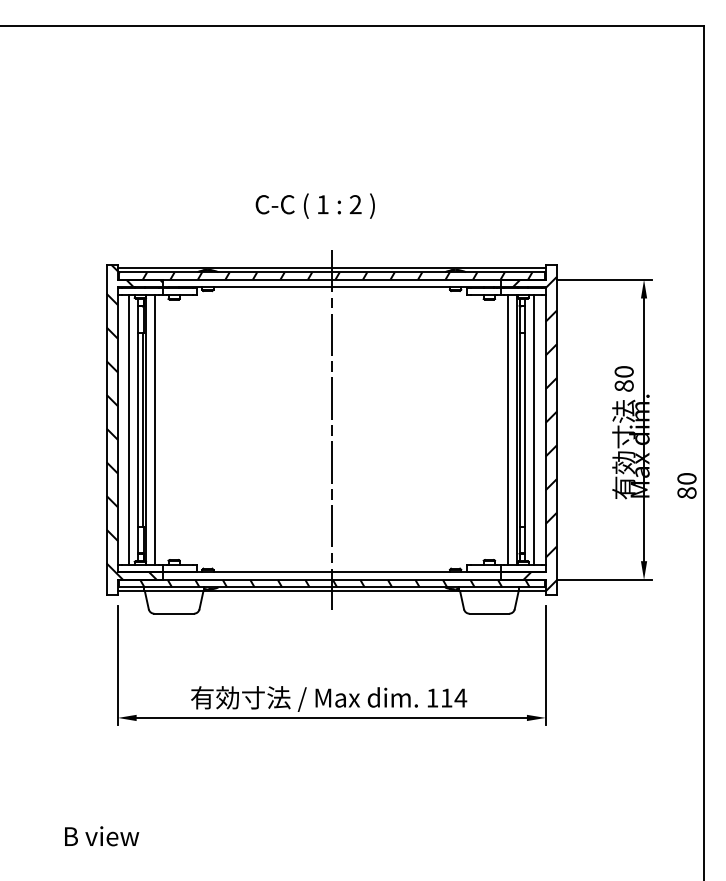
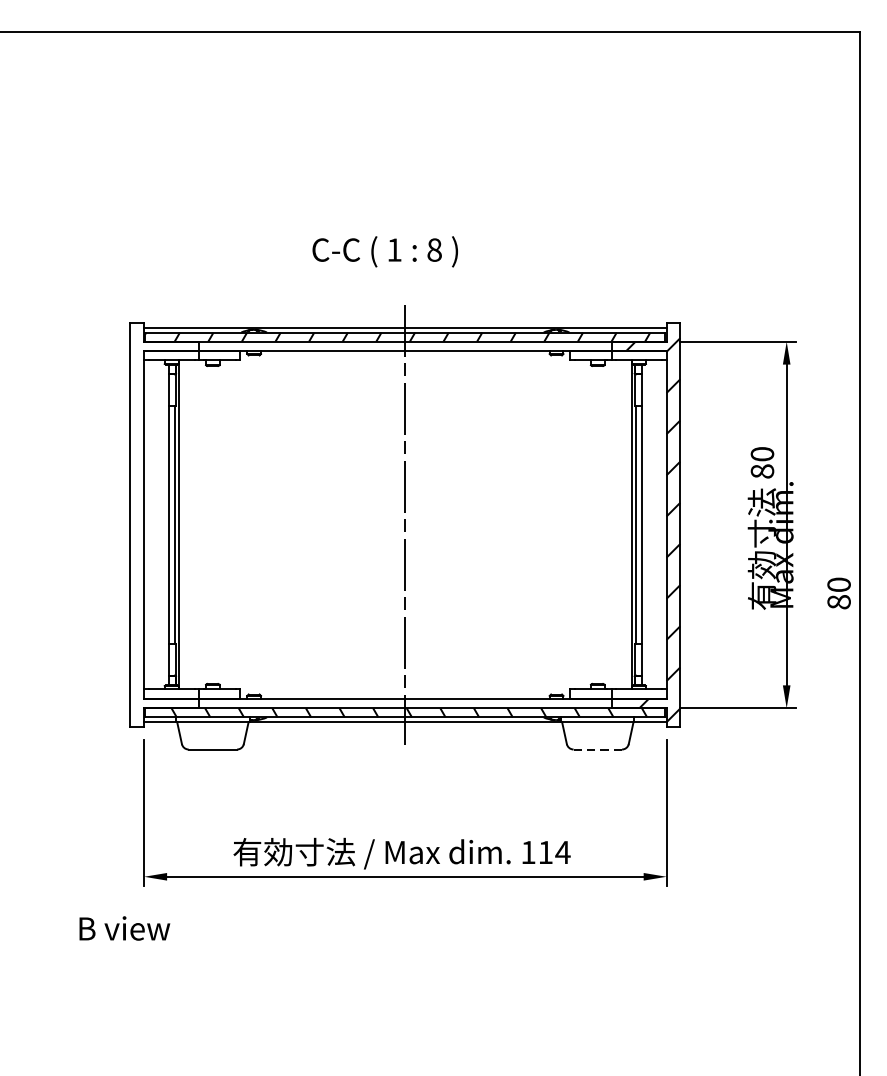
text: (355, 204) -> (434, 249), 2 -> 8
hatch: (134, 421) -> (164, 514), removed
line: (129, 429) -> (158, 524), removed
line: (155, 429) -> (190, 524), removed
line: (508, 429) -> (621, 524), removed
line: (534, 429) -> (652, 524), removed
line: (489, 613) -> (597, 749), solid -> dashed
text: (102, 836) -> (125, 928), moved

